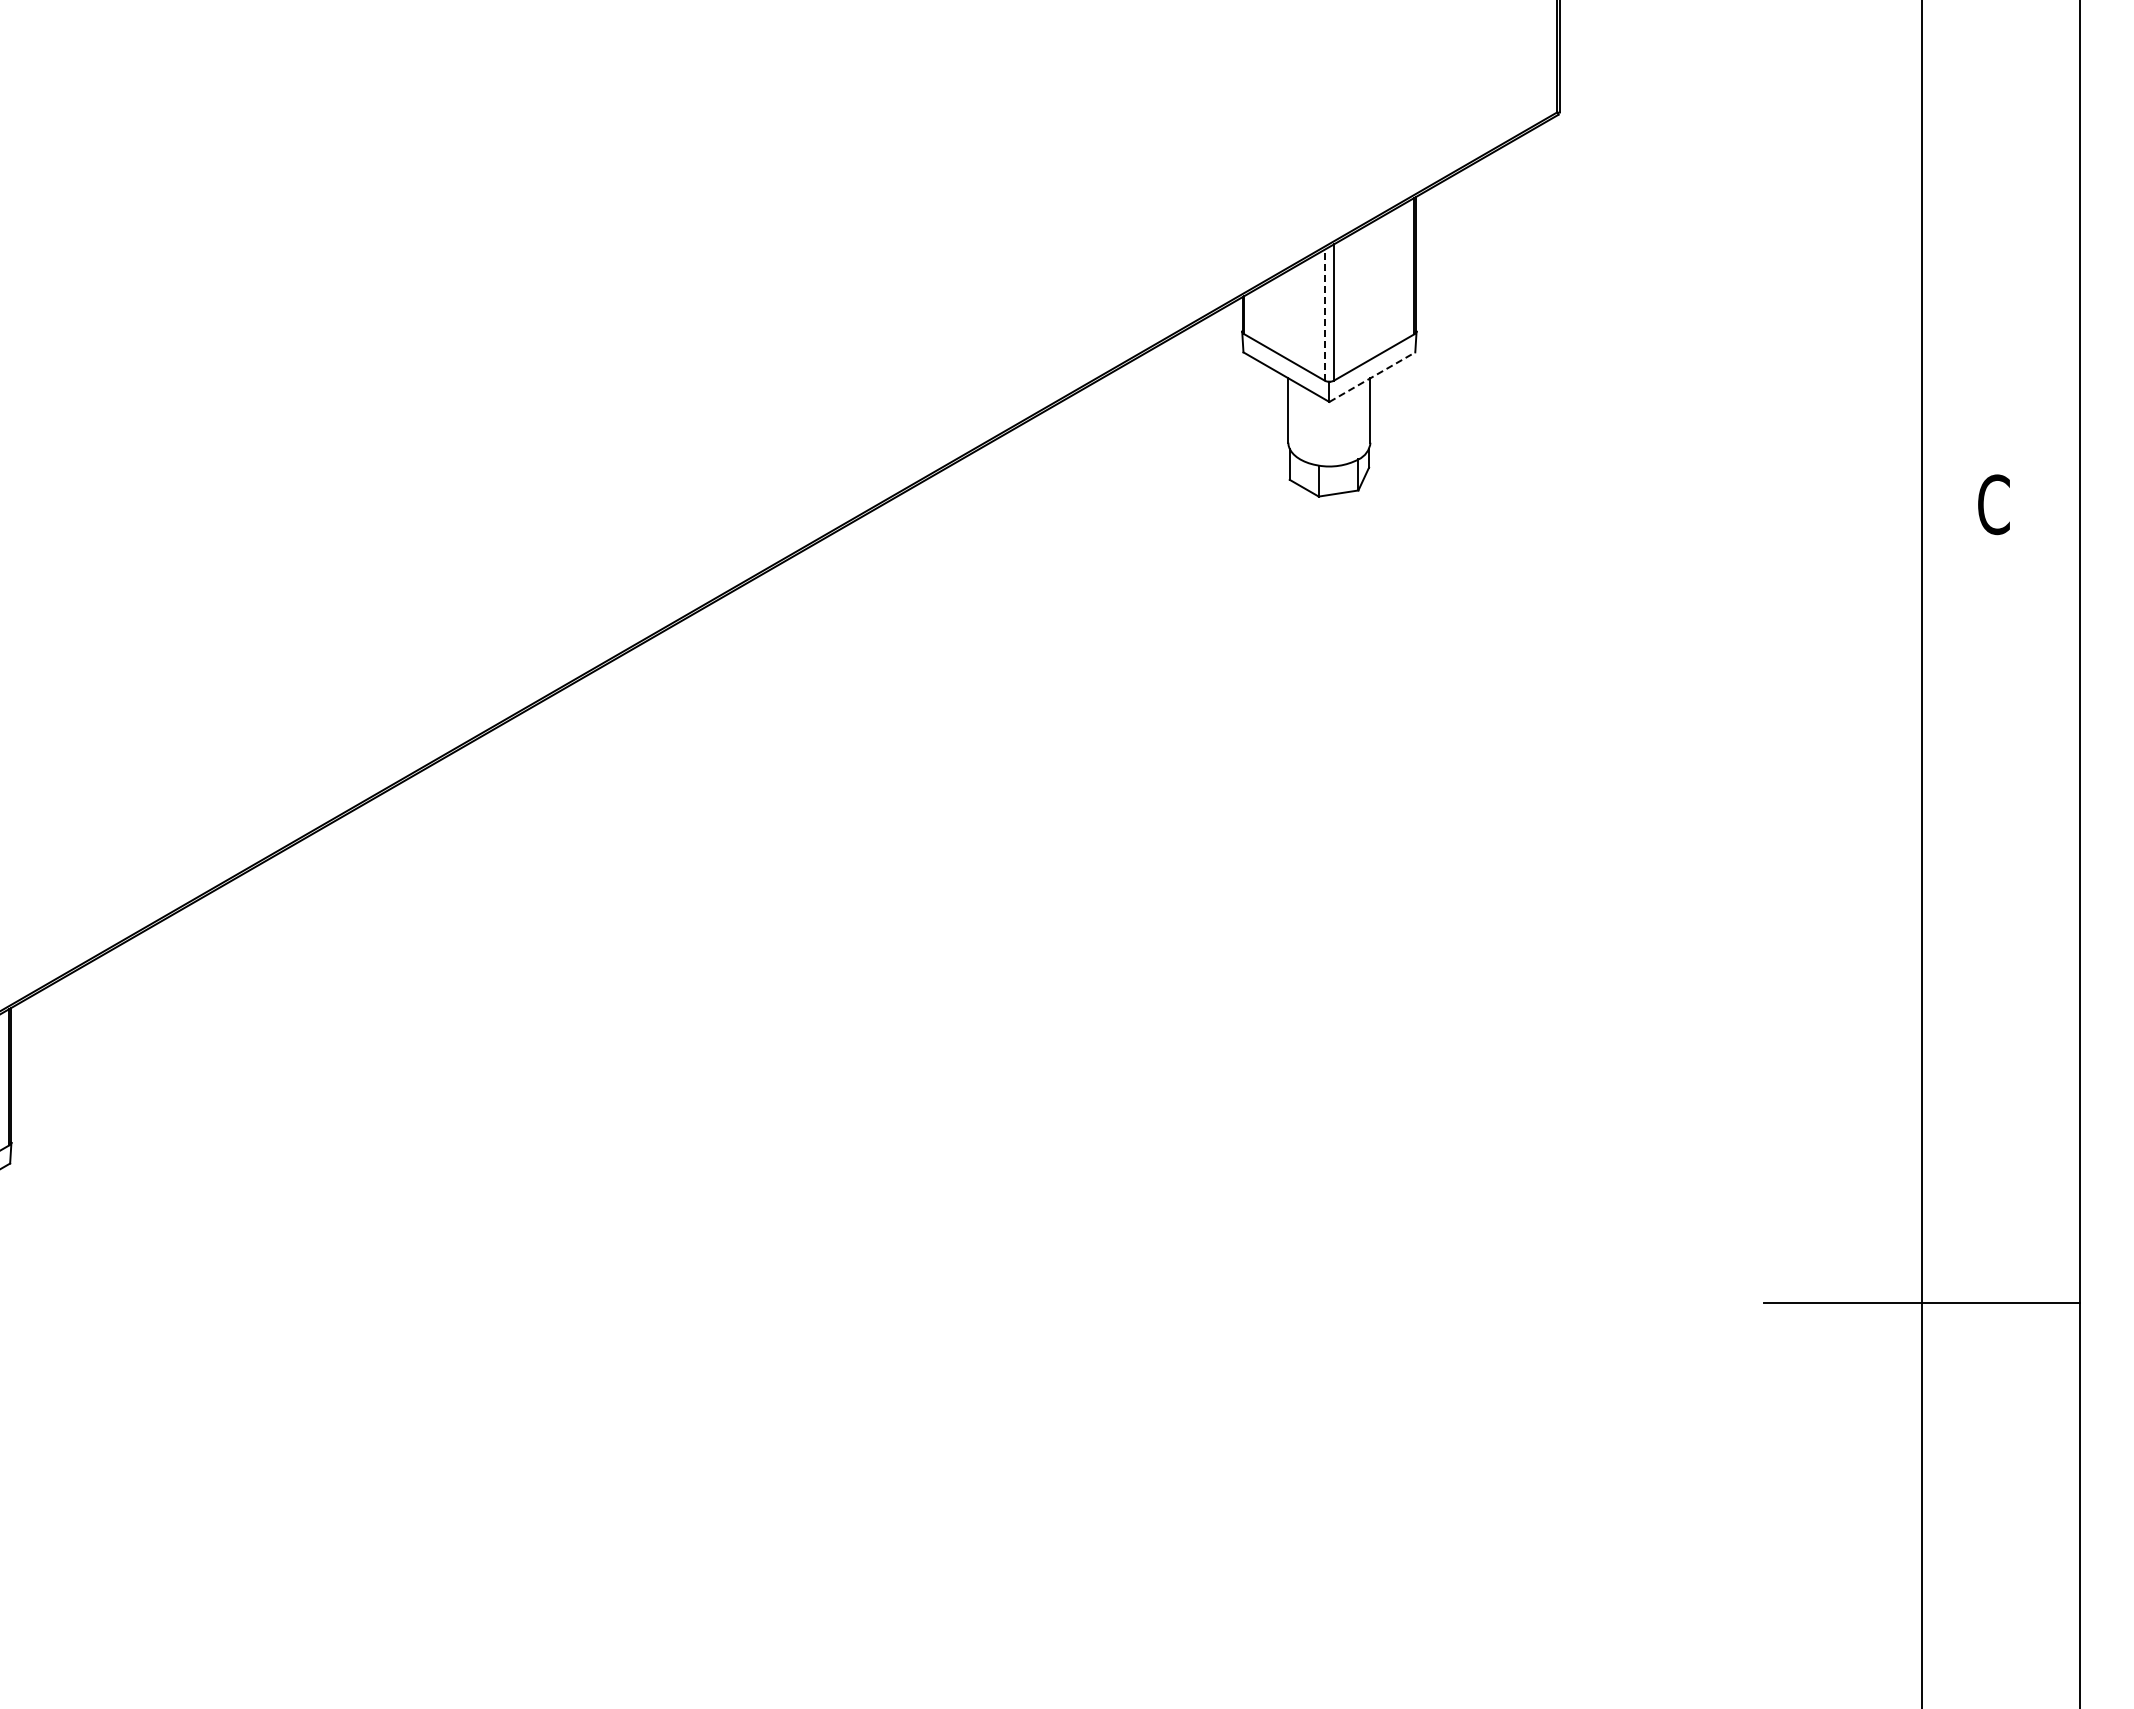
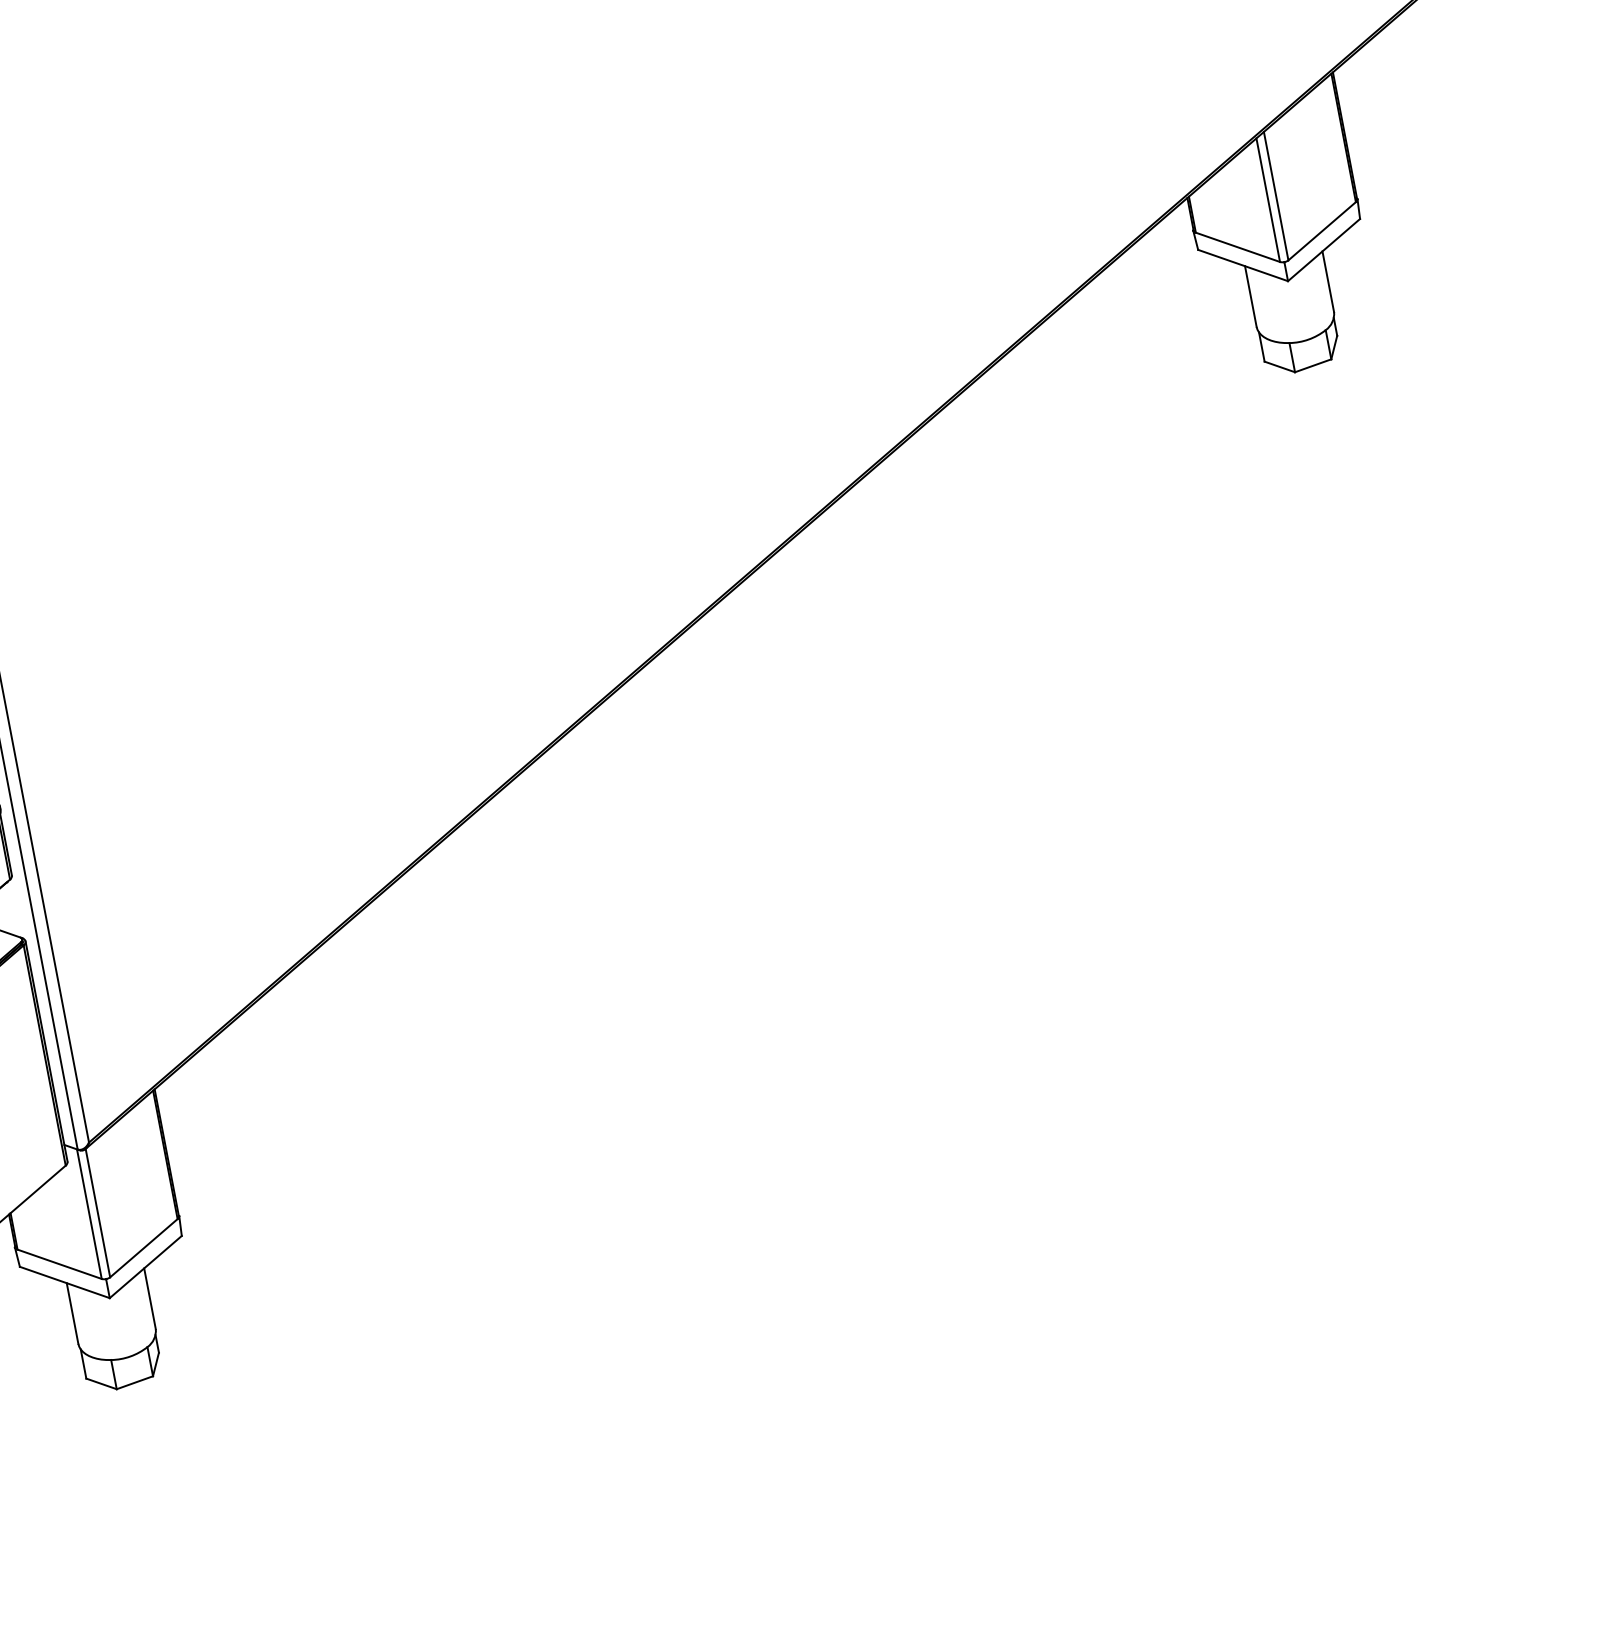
line: (1324, 315) -> (1267, 200), dashed -> solid
line: (1372, 377) -> (1324, 250), dashed -> solid

